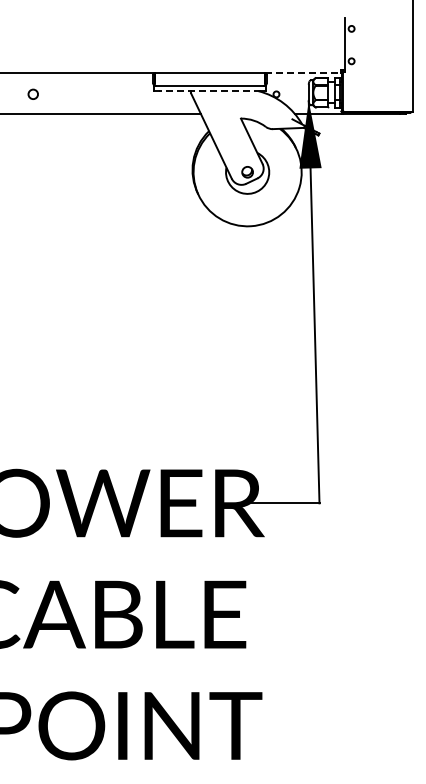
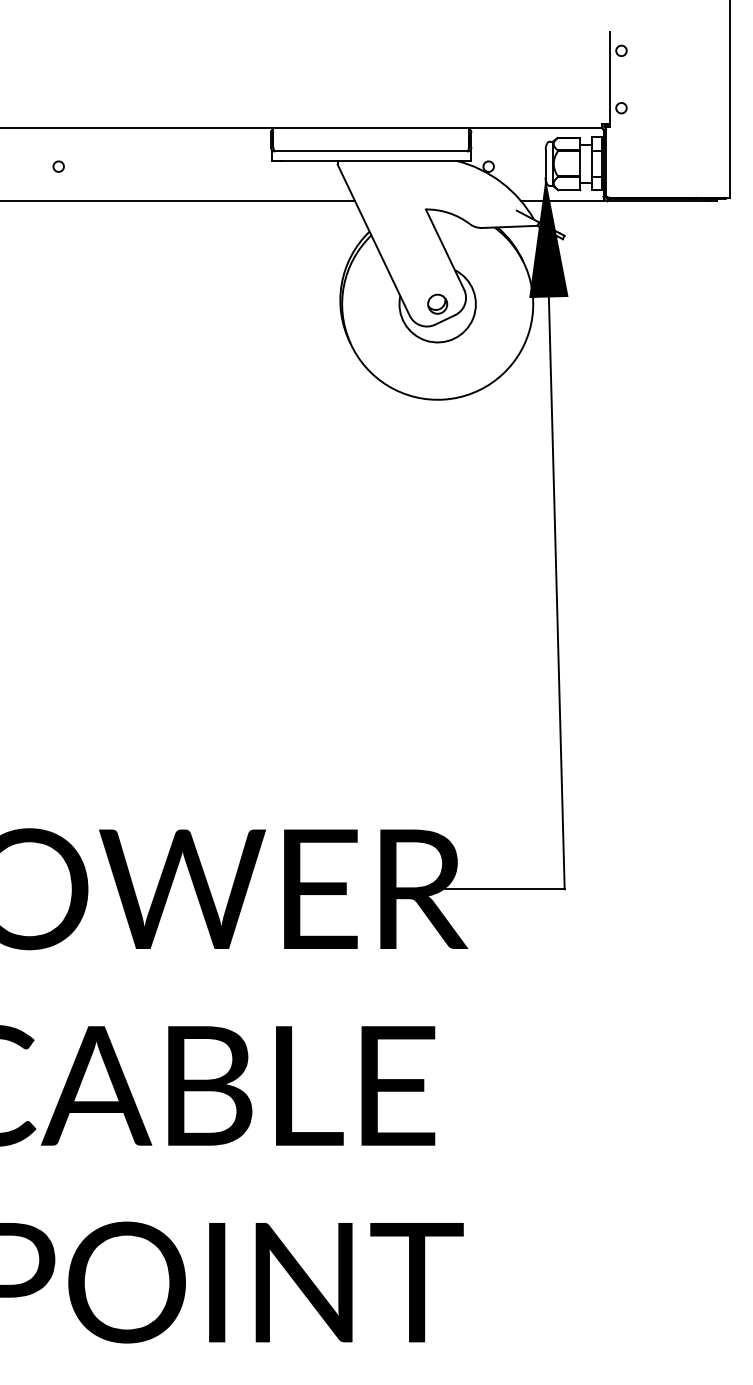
line: (302, 72) -> (534, 127), dashed -> solid
line: (209, 91) -> (370, 161), dashed -> solid
circle: (32, 94) -> (57, 166), size x0.62

